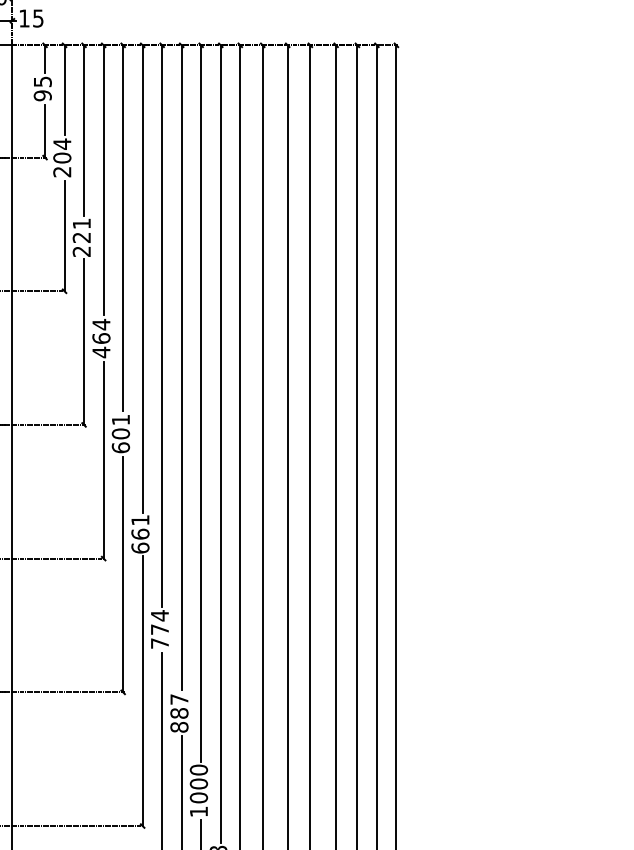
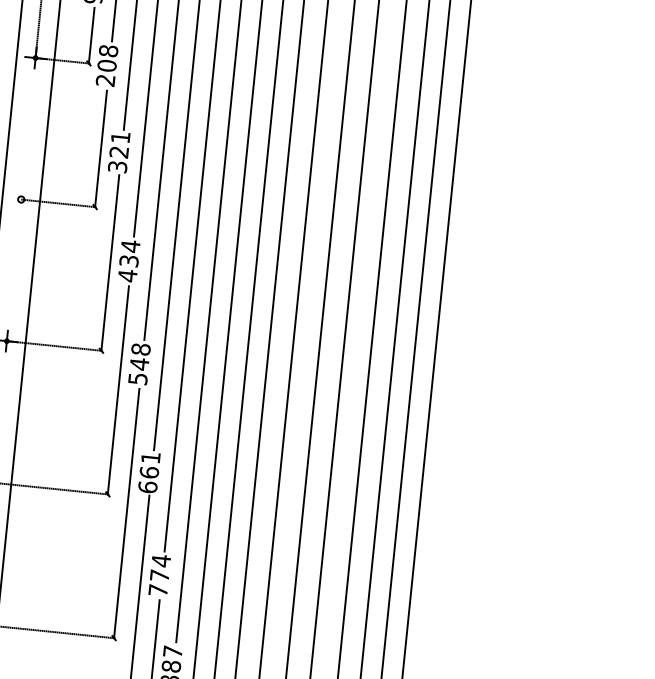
text: (62, 143) -> (108, 50), 204 -> 208
text: (81, 251) -> (117, 166), 221 -> 321
text: (101, 338) -> (129, 261), 464 -> 434
text: (120, 433) -> (139, 363), 601 -> 548

